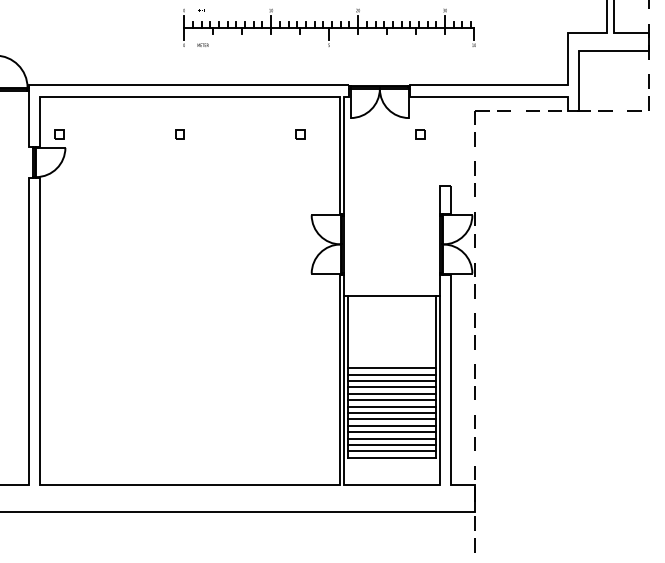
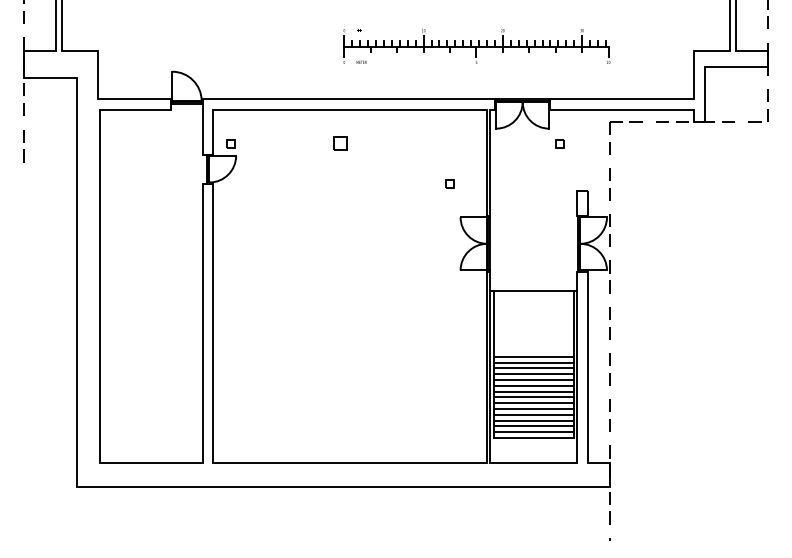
part: (179, 134) -> (340, 143), size x1.6
part: (299, 134) -> (449, 183), moved

